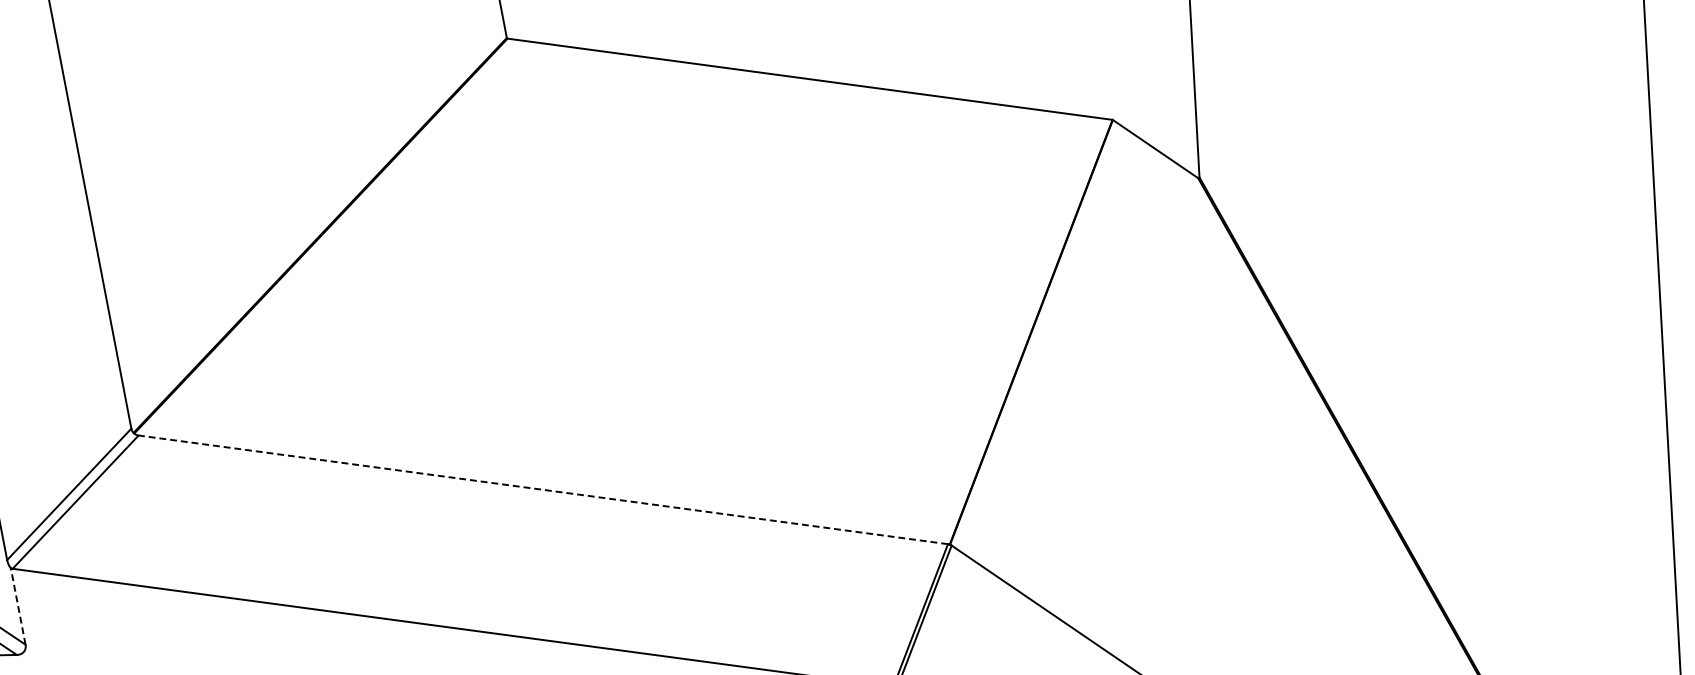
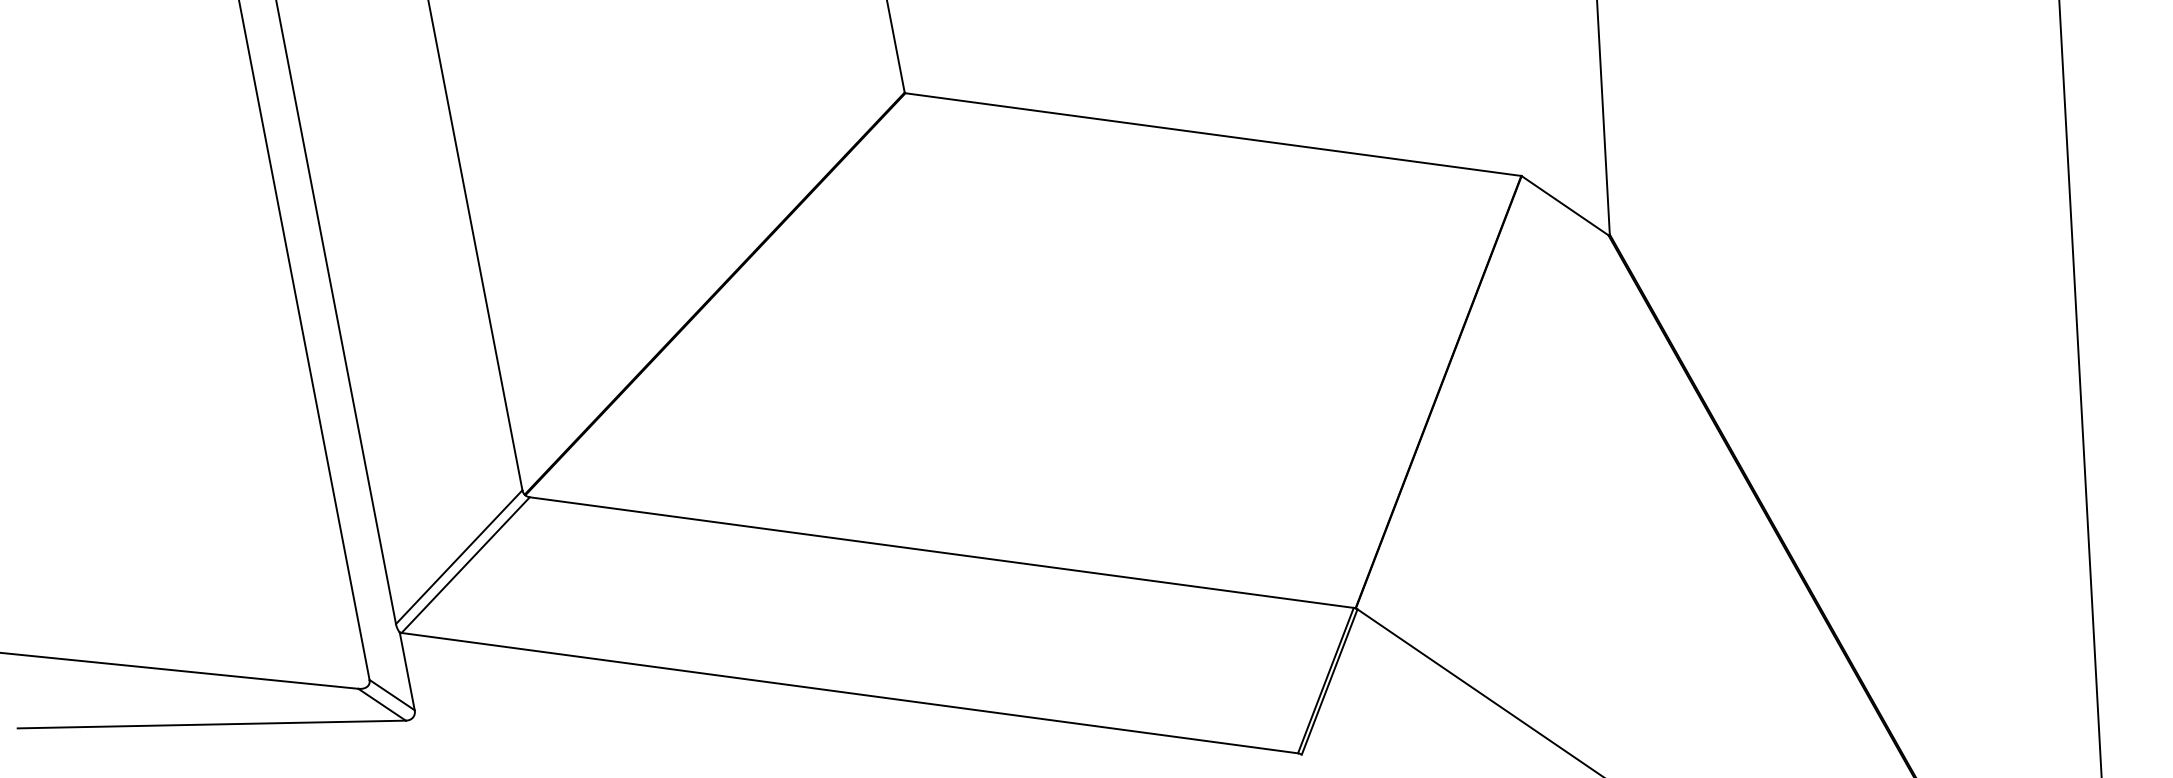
line: (543, 489) -> (941, 552), dashed -> solid
line: (18, 606) -> (407, 671), dashed -> solid

